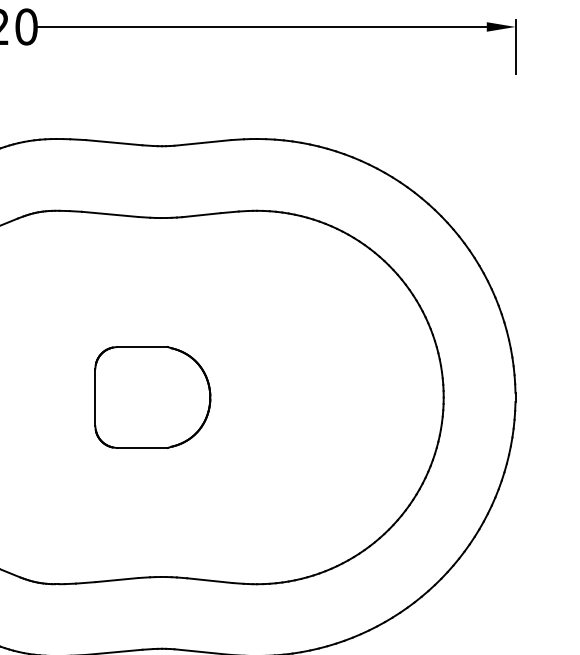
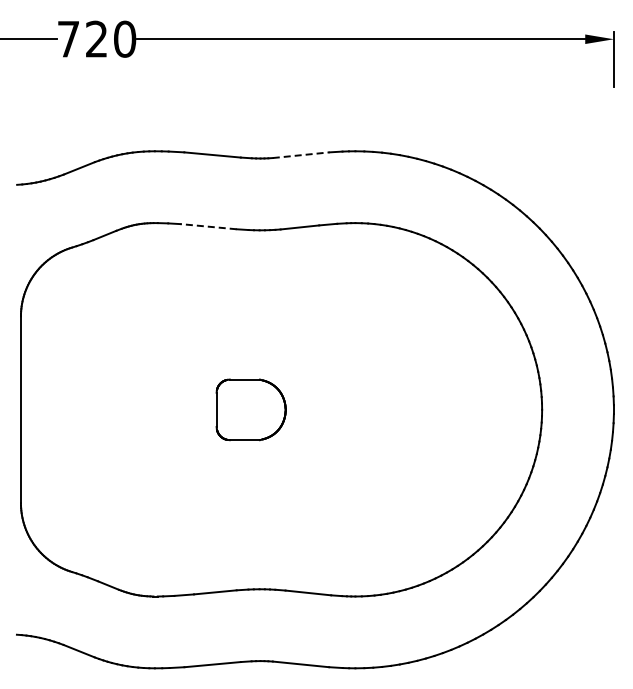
line: (203, 143) -> (301, 155), solid -> dashed
line: (110, 214) -> (208, 226), solid -> dashed
part: (152, 397) -> (250, 409), size x0.6

